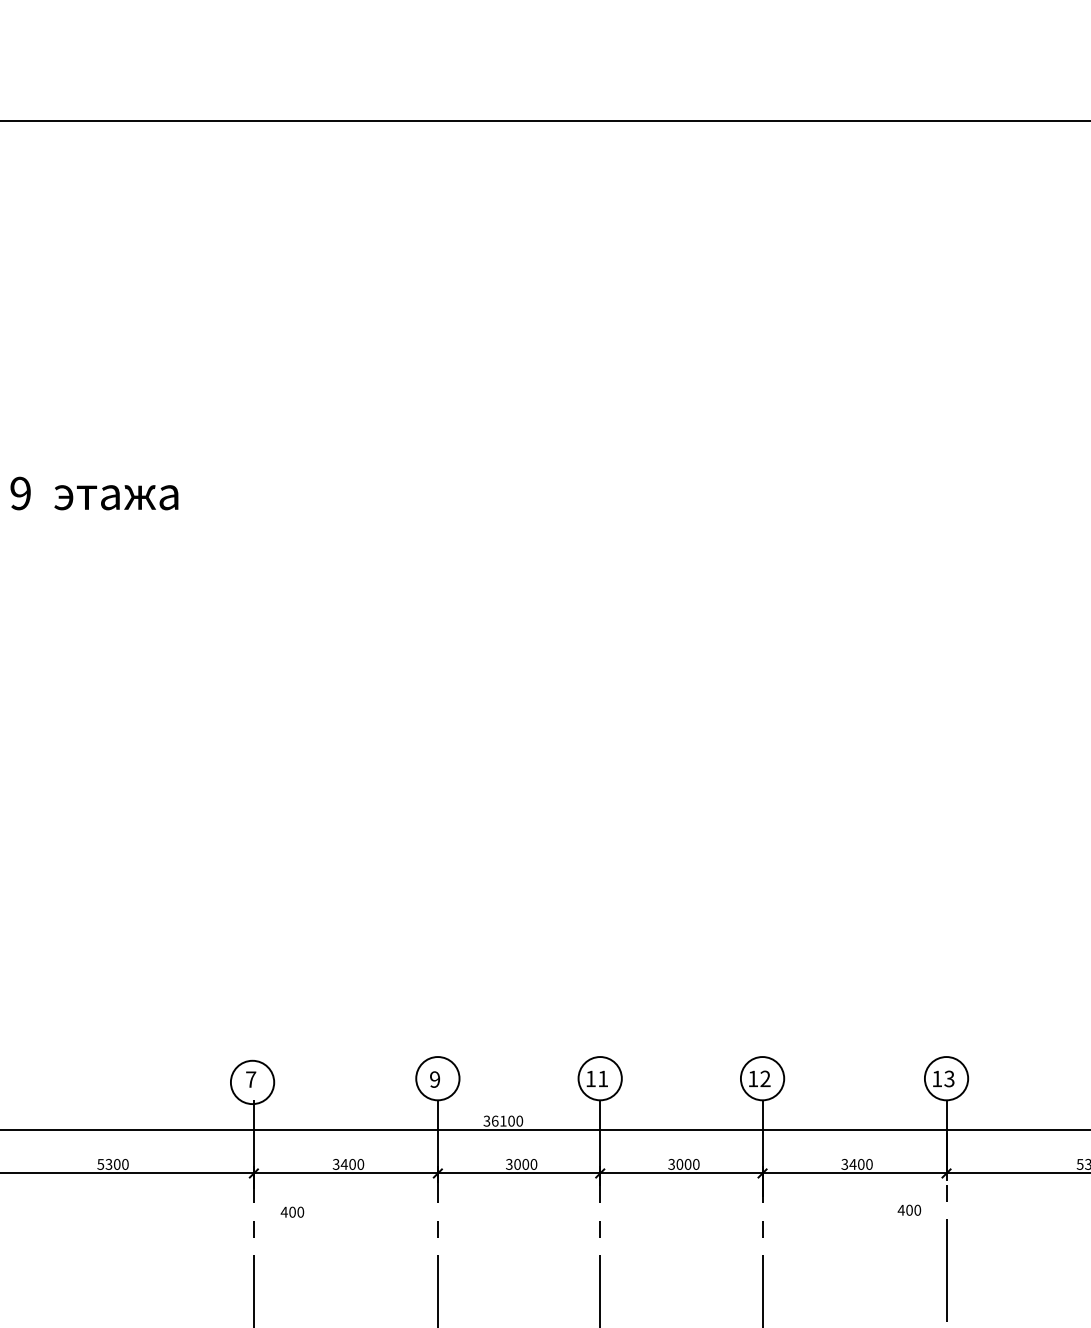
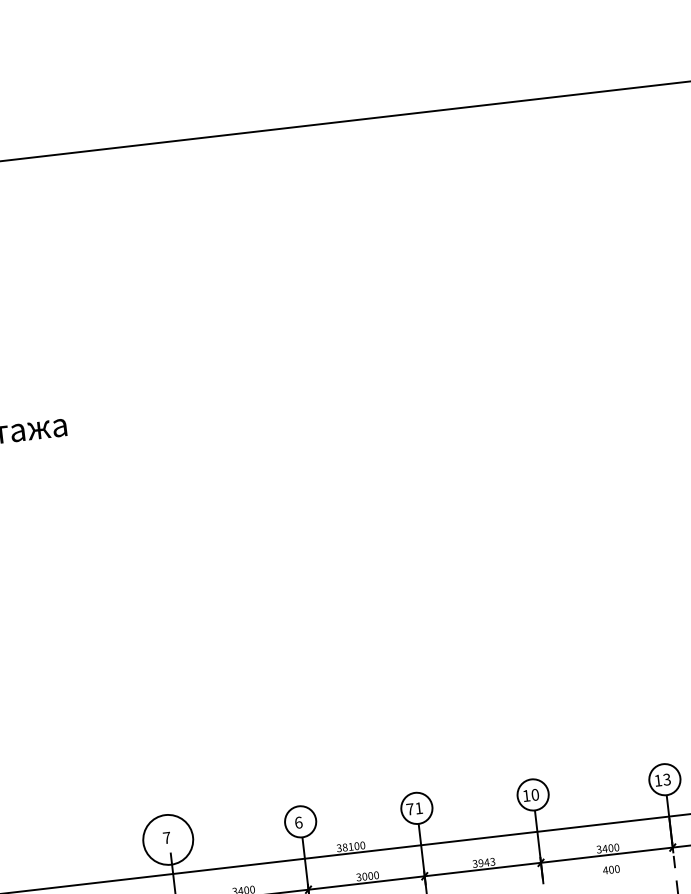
text: (591, 1078) -> (410, 808), 11 -> 71
text: (765, 1078) -> (535, 794), 12 -> 10
text: (435, 1079) -> (299, 822), 9 -> 6
circle: (252, 1082) -> (168, 839), size x1.6
text: (494, 1120) -> (344, 847), 36100 -> 38100
text: (687, 1164) -> (486, 862), 3000 -> 3943
text: (909, 1209) -> (611, 869), moved

